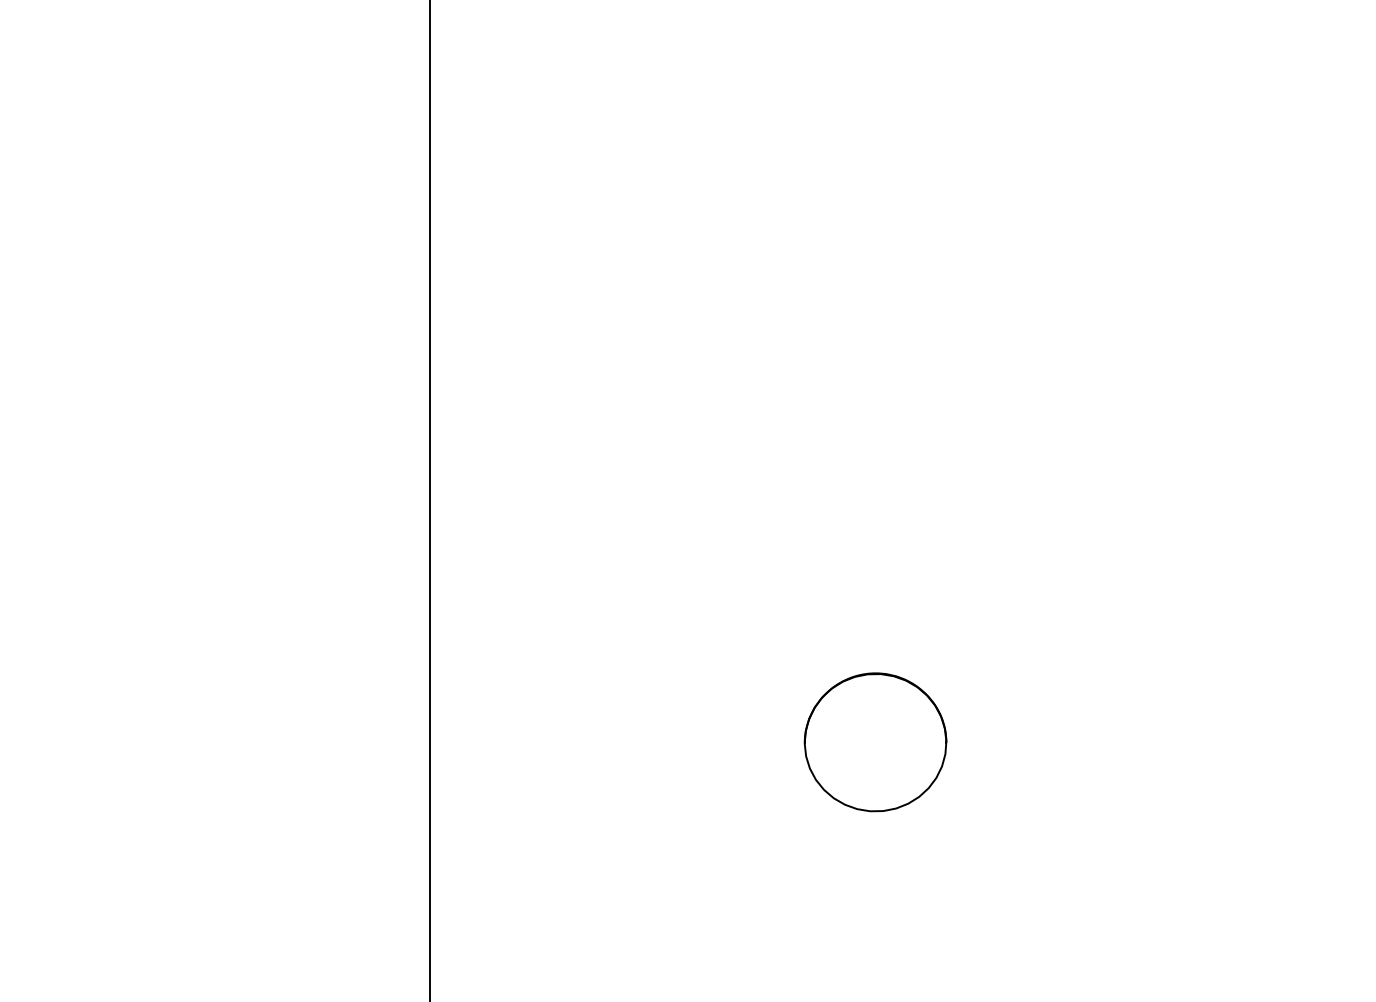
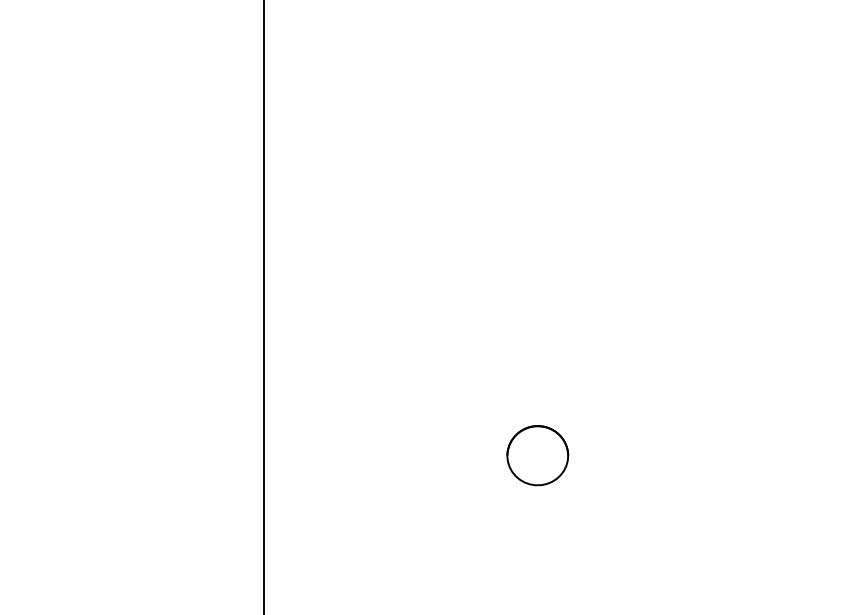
part: (875, 742) -> (537, 455), size x0.7

